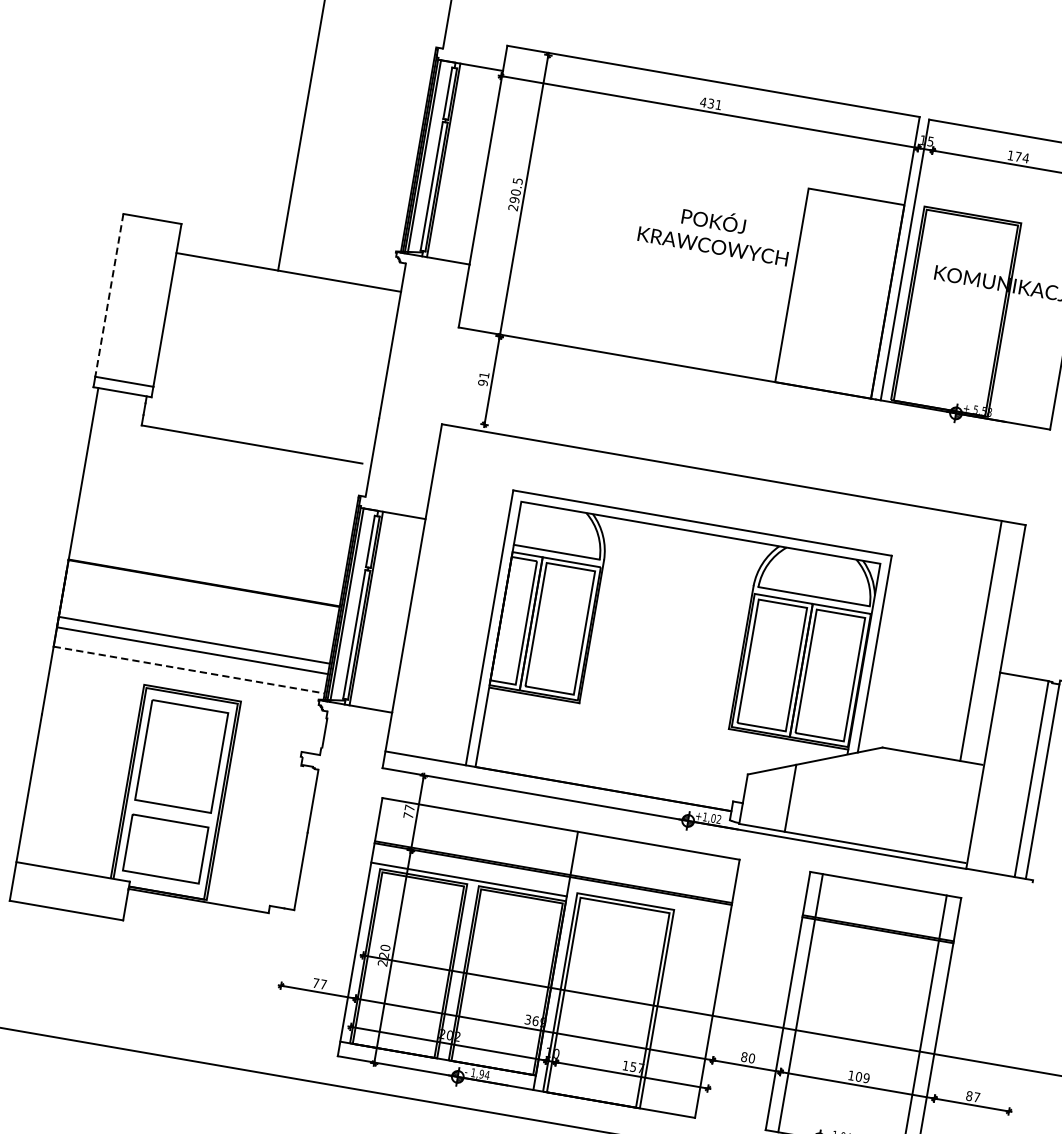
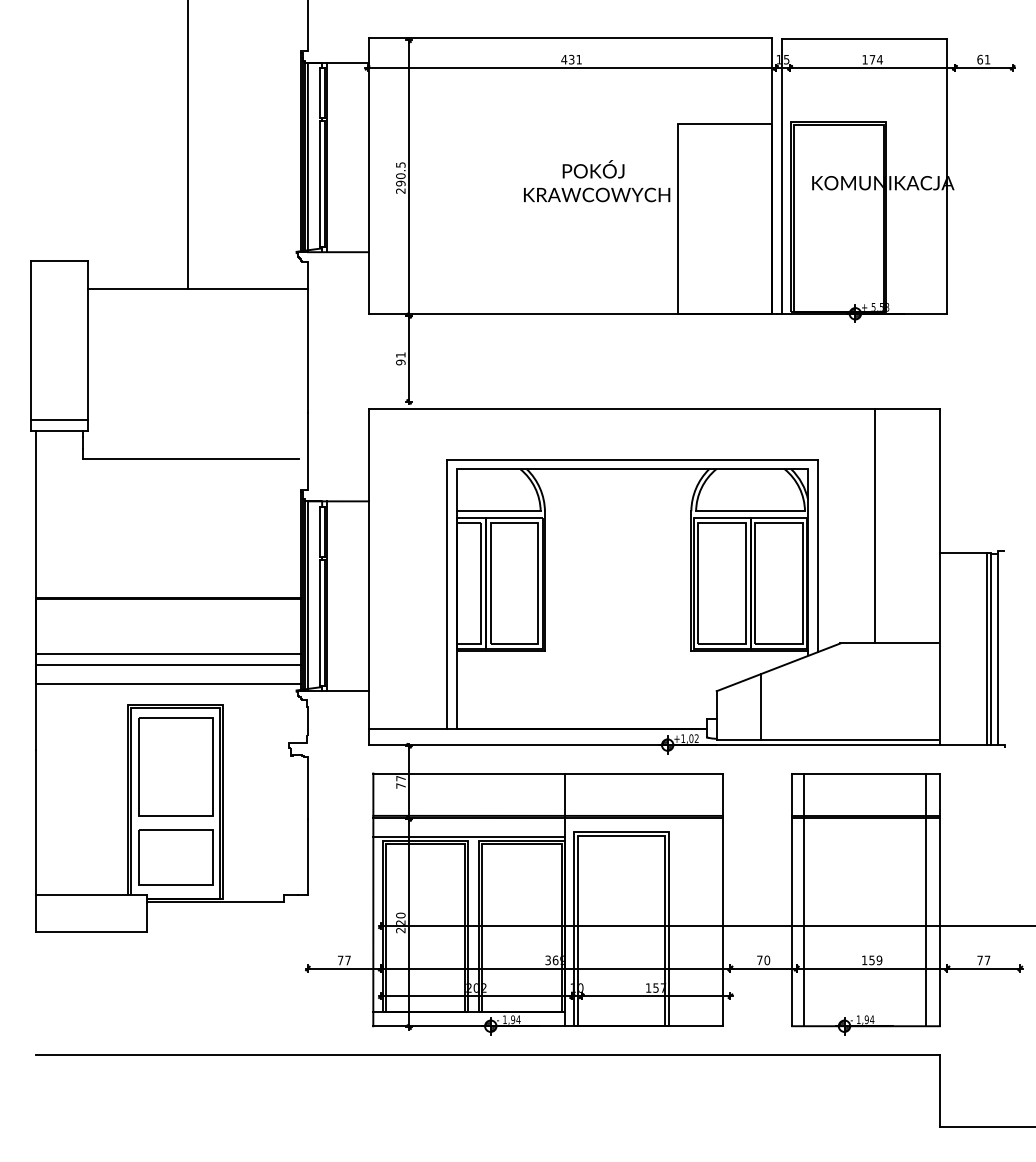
line: (109, 295) -> (31, 340), dashed -> solid
line: (981, 640) -> (875, 525), moved
line: (189, 669) -> (168, 683), dashed -> solid
line: (1035, 780) -> (991, 649), added
text: (743, 1057) -> (759, 960), 80 -> 70
text: (858, 1076) -> (871, 960), 109 -> 159
text: (968, 1096) -> (979, 960), 87 -> 77

